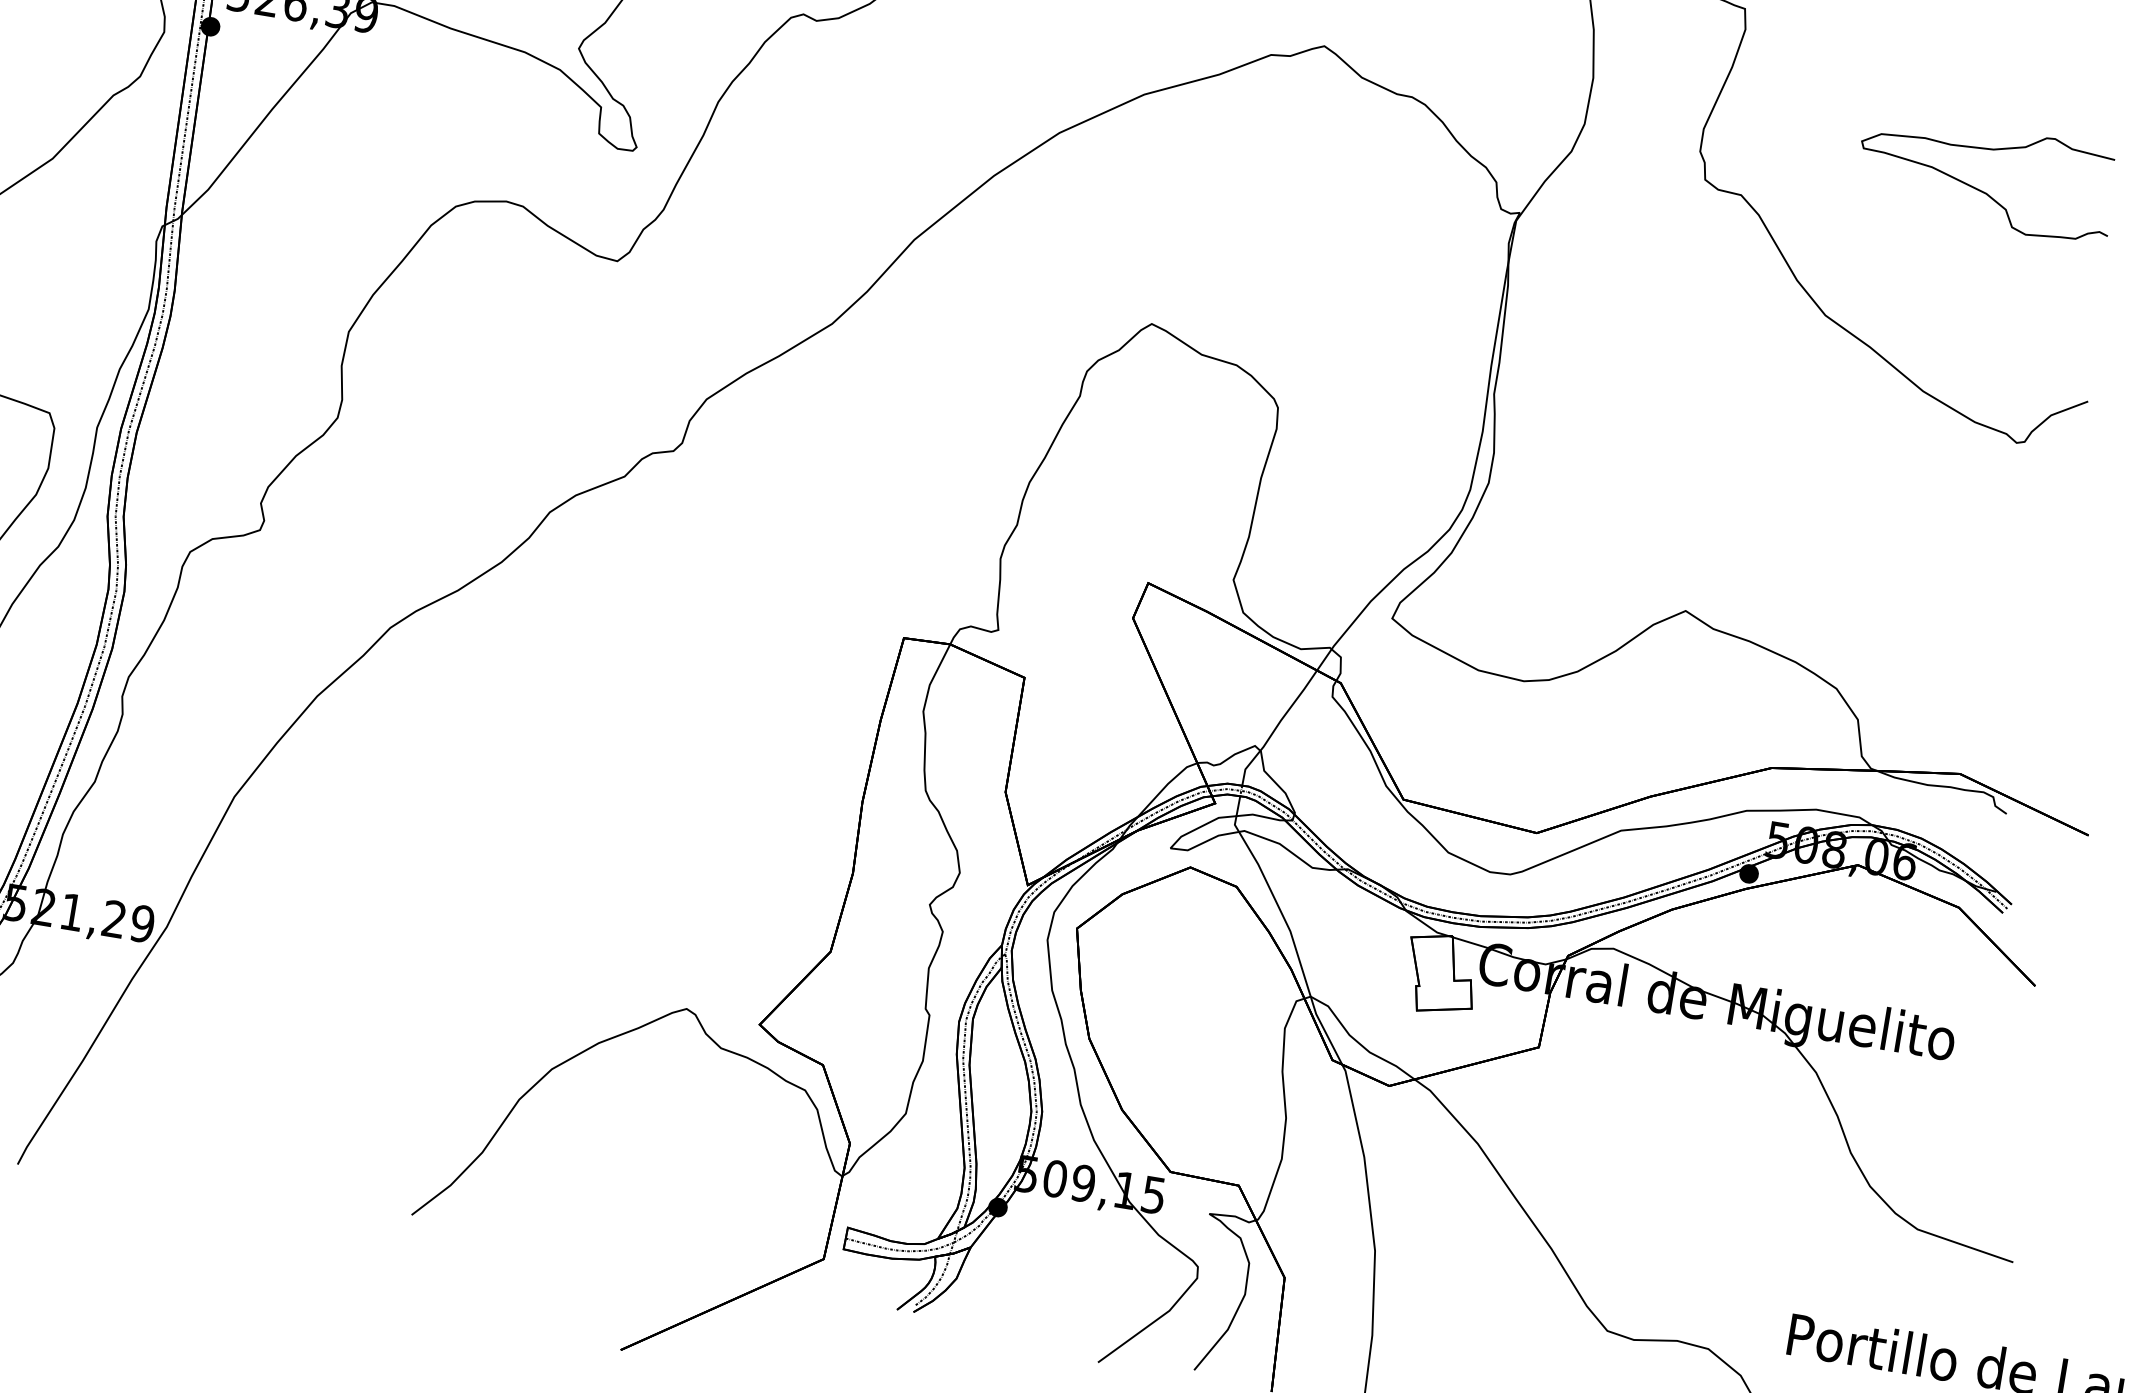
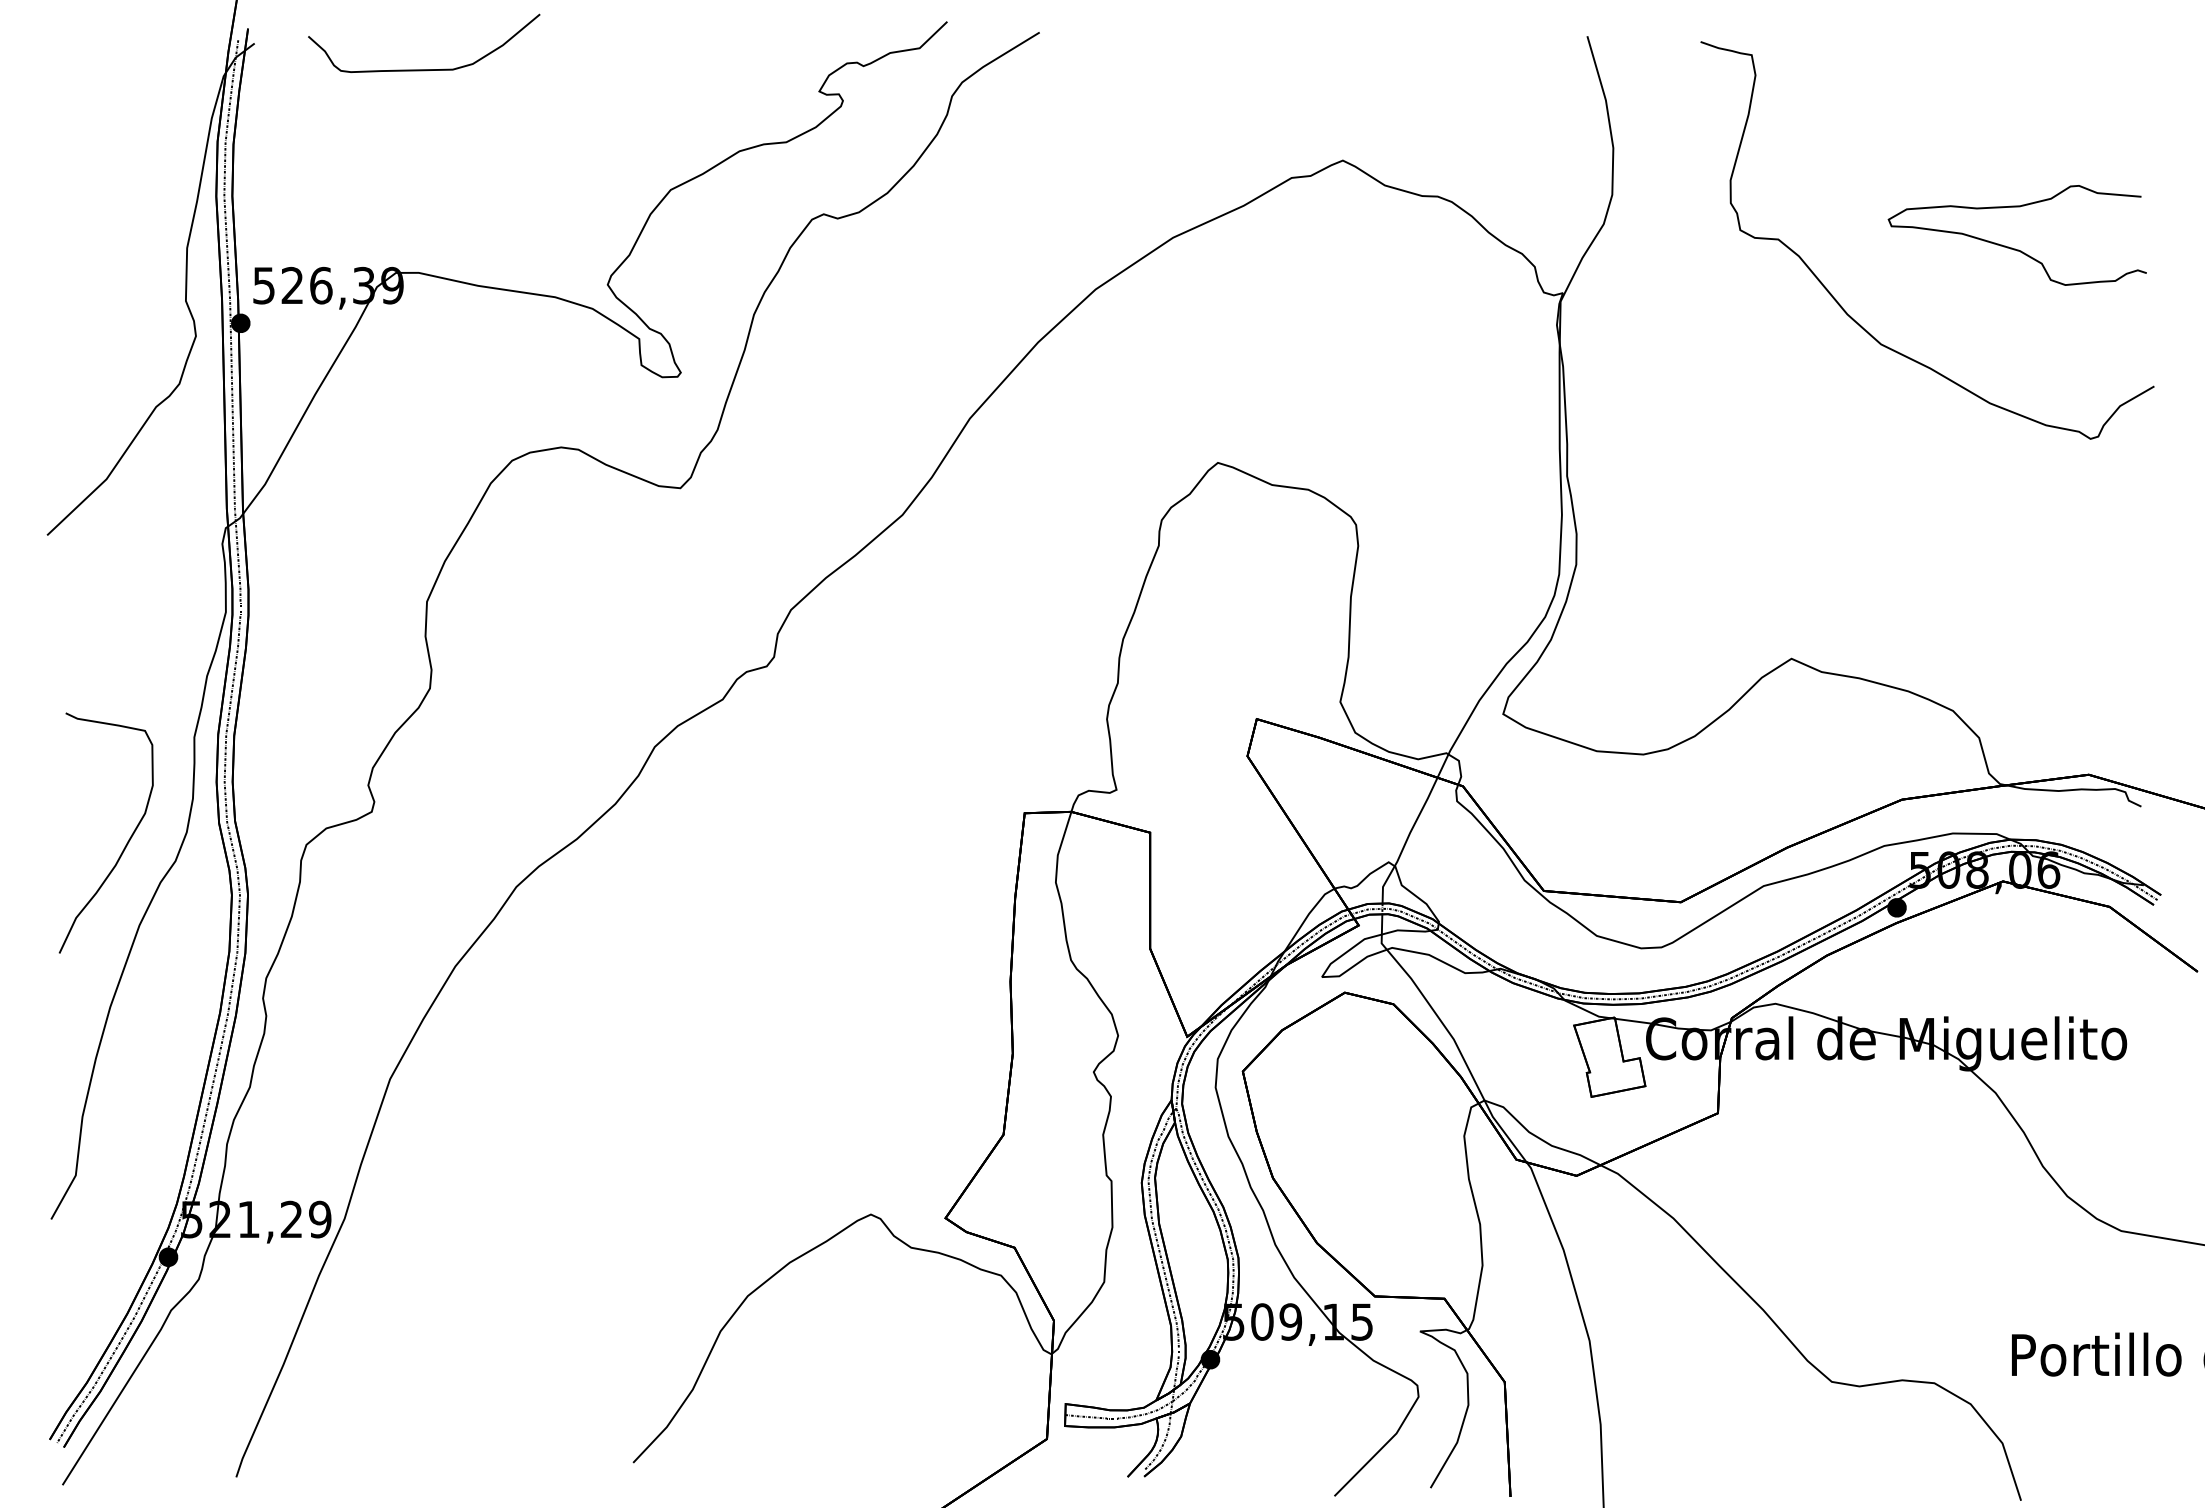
curve: (1979, 189) -> (2012, 247), moved

